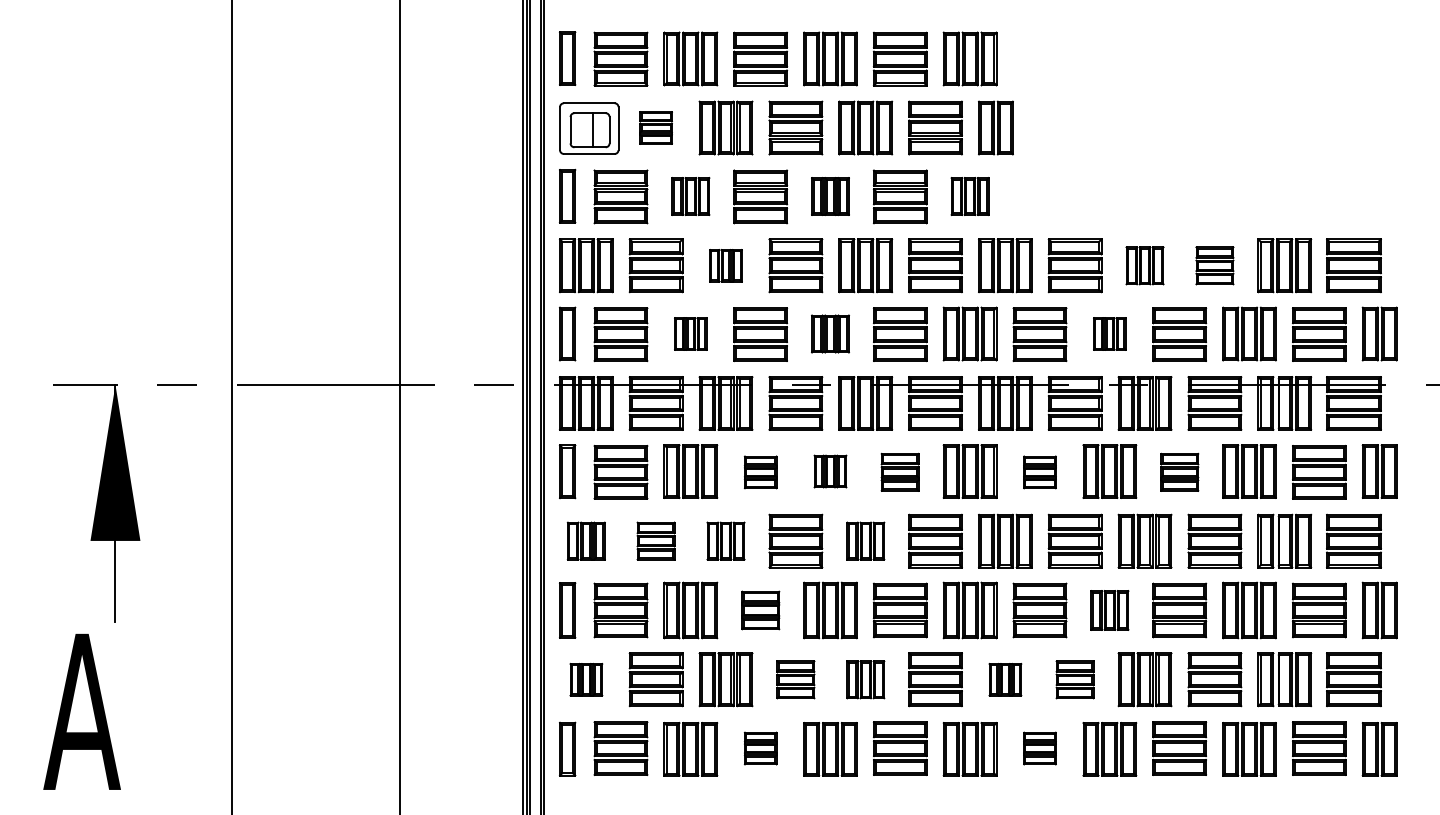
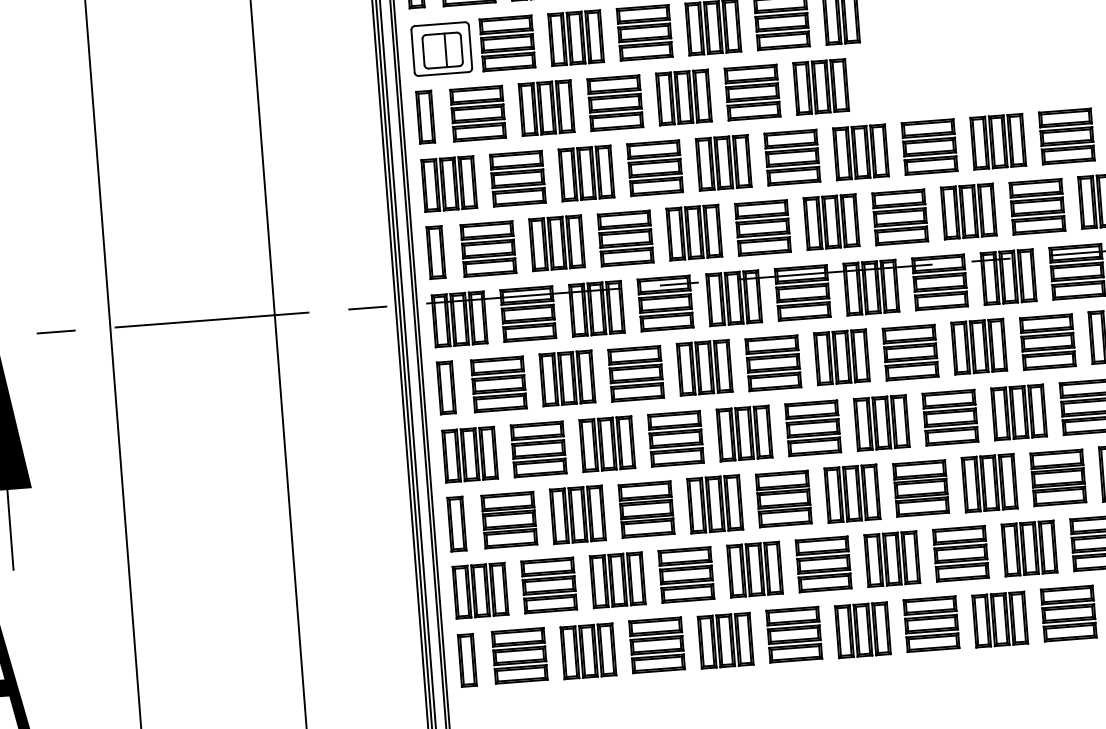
part: (655, 127) -> (506, 42), size x1.67
part: (690, 196) -> (546, 108), size x1.43
part: (830, 196) -> (683, 97), size x1.43
part: (969, 196) -> (820, 87), size x1.43
part: (725, 265) -> (585, 173), size x1.67
part: (1144, 265) -> (997, 141), size x1.43
part: (1214, 265) -> (1066, 136), size x1.43
part: (690, 333) -> (556, 242), size x1.67
part: (830, 333) -> (694, 232), size x1.43
part: (1109, 333) -> (968, 211), size x1.67
part: (830, 471) -> (704, 367), size x1.67
part: (760, 472) -> (636, 374), size x1.67
part: (899, 472) -> (772, 363), size x1.43
part: (1039, 472) -> (910, 352), size x1.67
part: (1179, 472) -> (1047, 342), size x1.43
part: (586, 540) -> (470, 453), size x1.43
part: (655, 540) -> (537, 448), size x1.43
part: (725, 540) -> (606, 443), size x1.43
part: (865, 540) -> (744, 432), size x1.43
part: (760, 610) -> (646, 509), size x1.43
part: (1109, 610) -> (989, 483), size x1.43
part: (586, 679) -> (480, 590), size x1.67
part: (795, 679) -> (686, 574), size x1.43
part: (865, 679) -> (754, 569), size x1.43
part: (1005, 679) -> (892, 558), size x1.67
part: (1074, 679) -> (960, 553), size x1.43
part: (760, 748) -> (656, 645), size x1.67
part: (1039, 748) -> (931, 624), size x1.67

